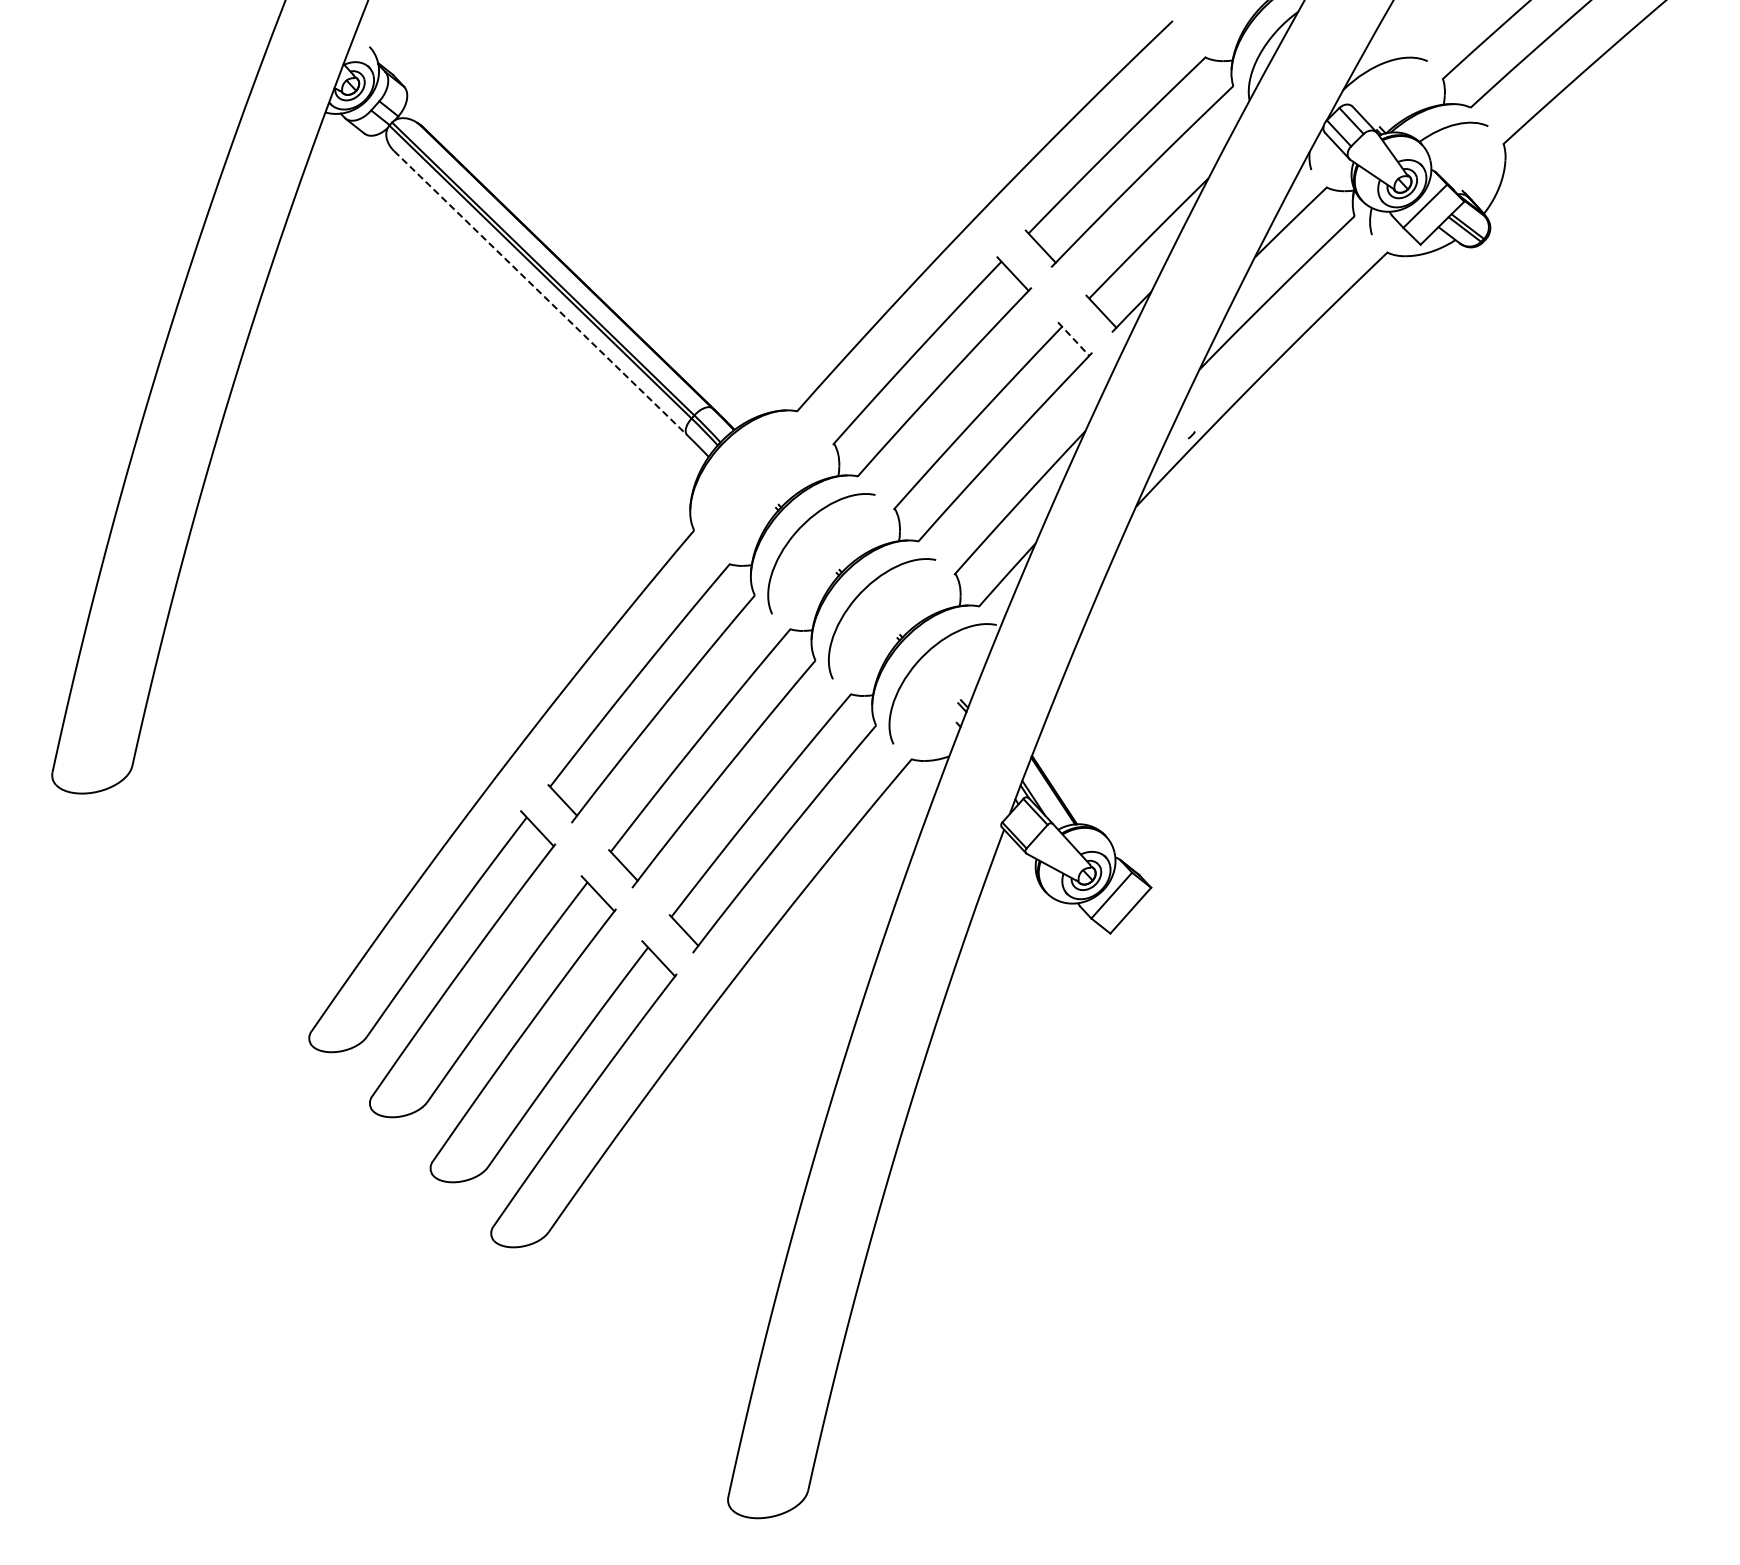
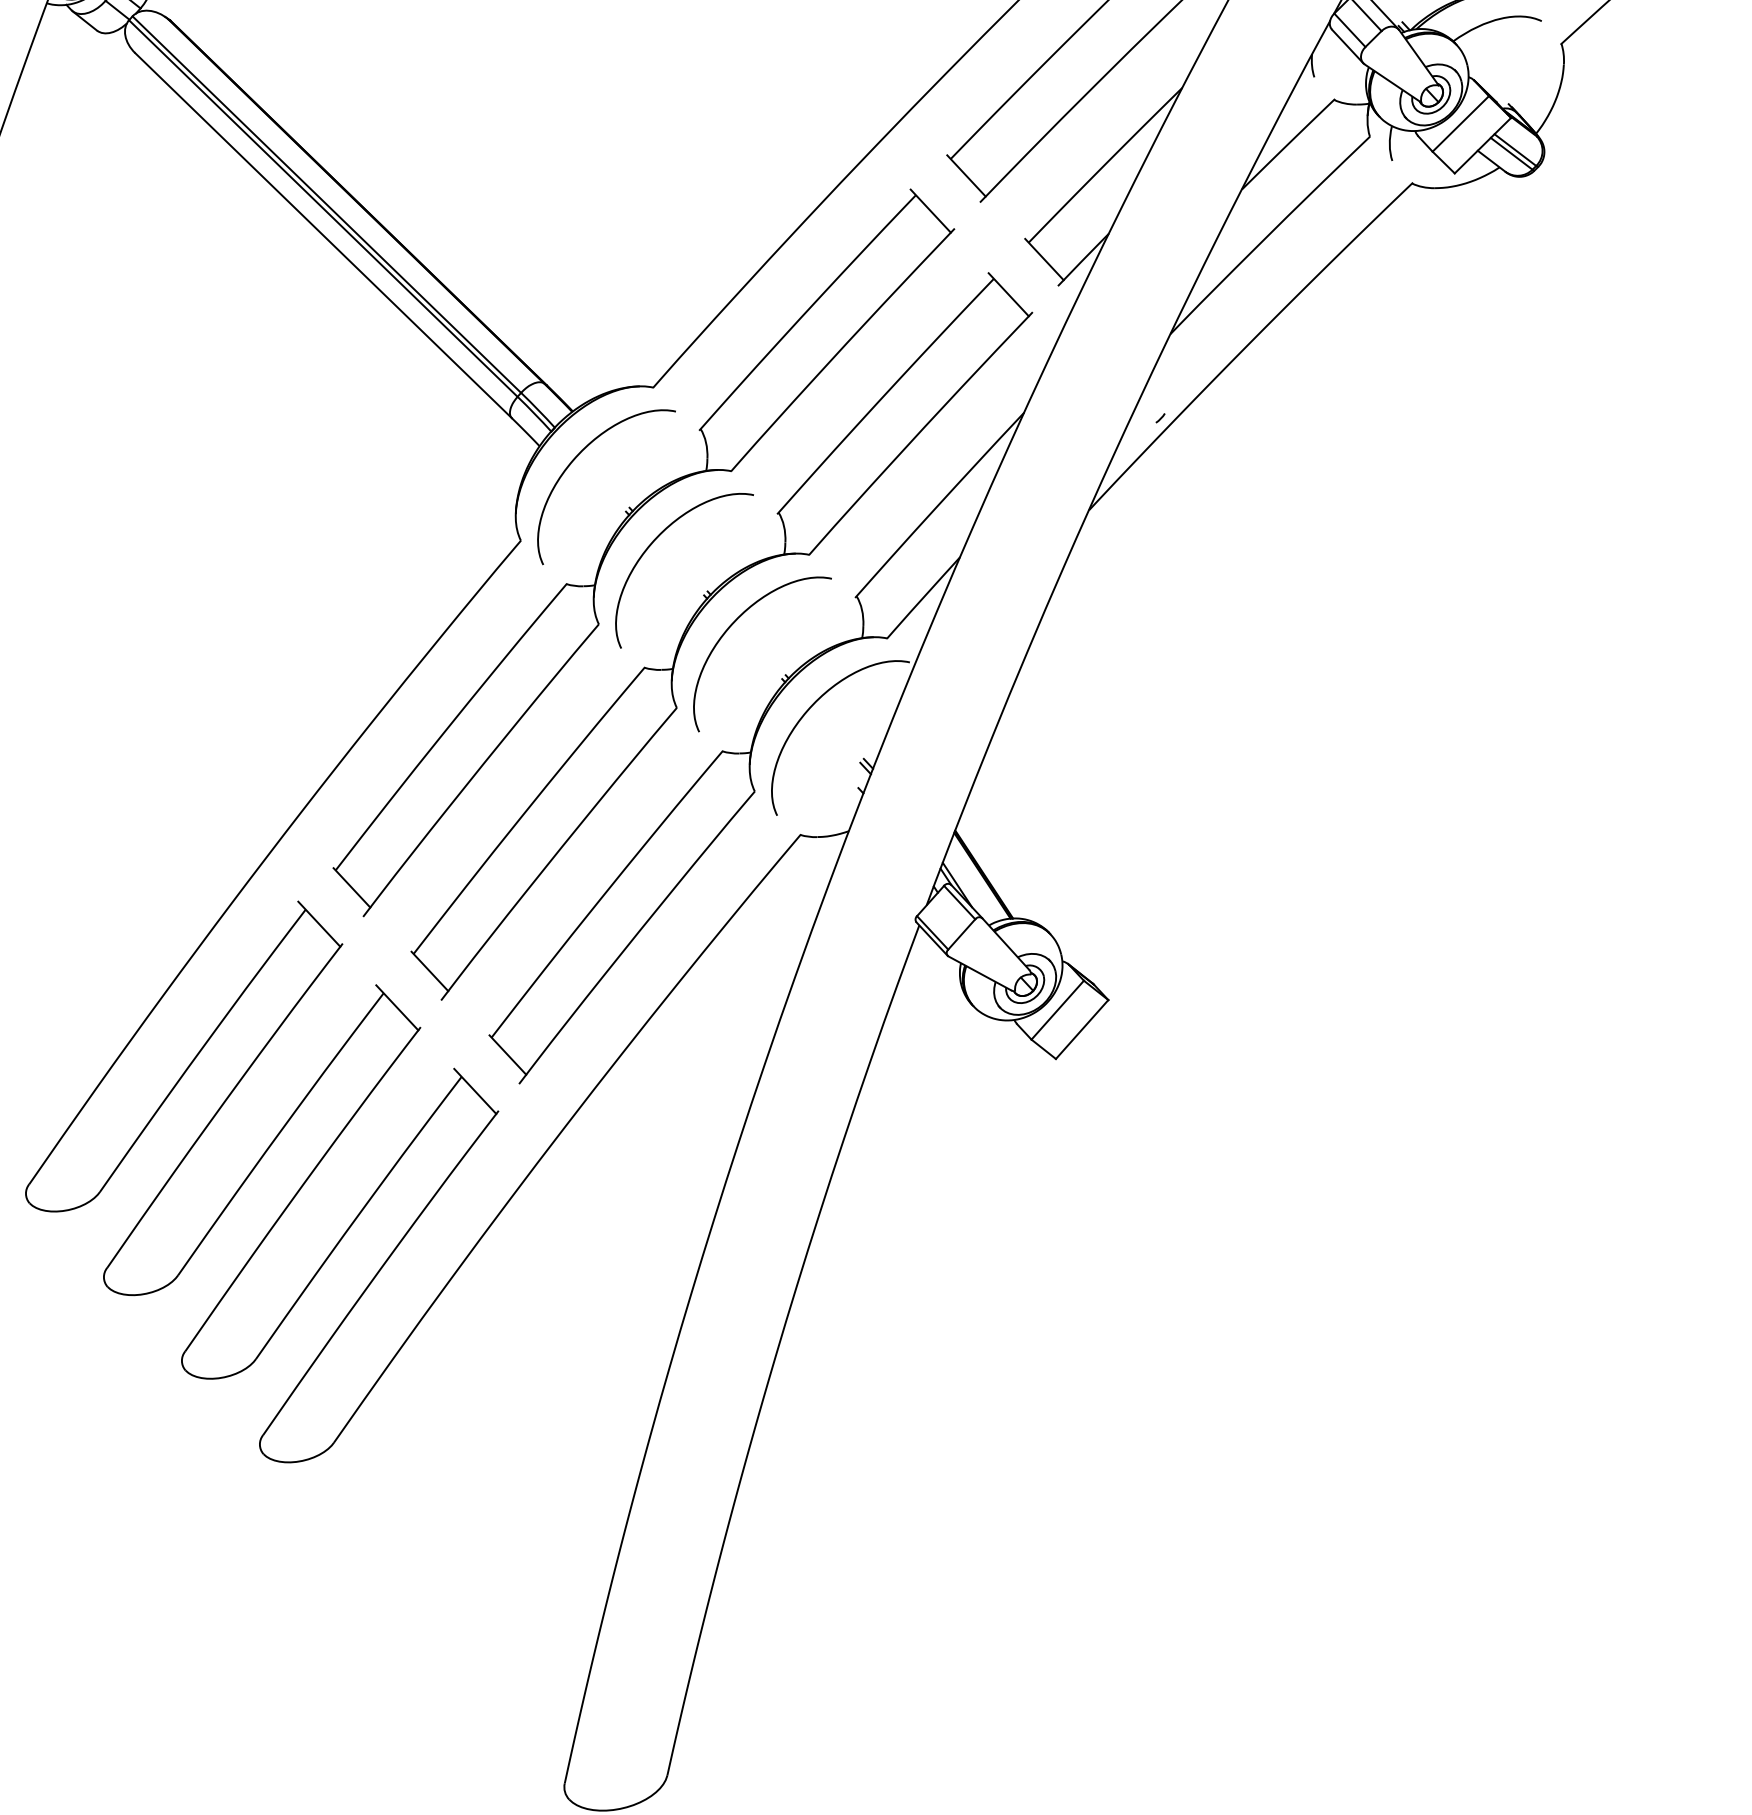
line: (541, 293) -> (324, 236), dashed -> solid
line: (1073, 339) -> (1008, 295), dashed -> solid
curve: (738, 465) -> (577, 457), added

